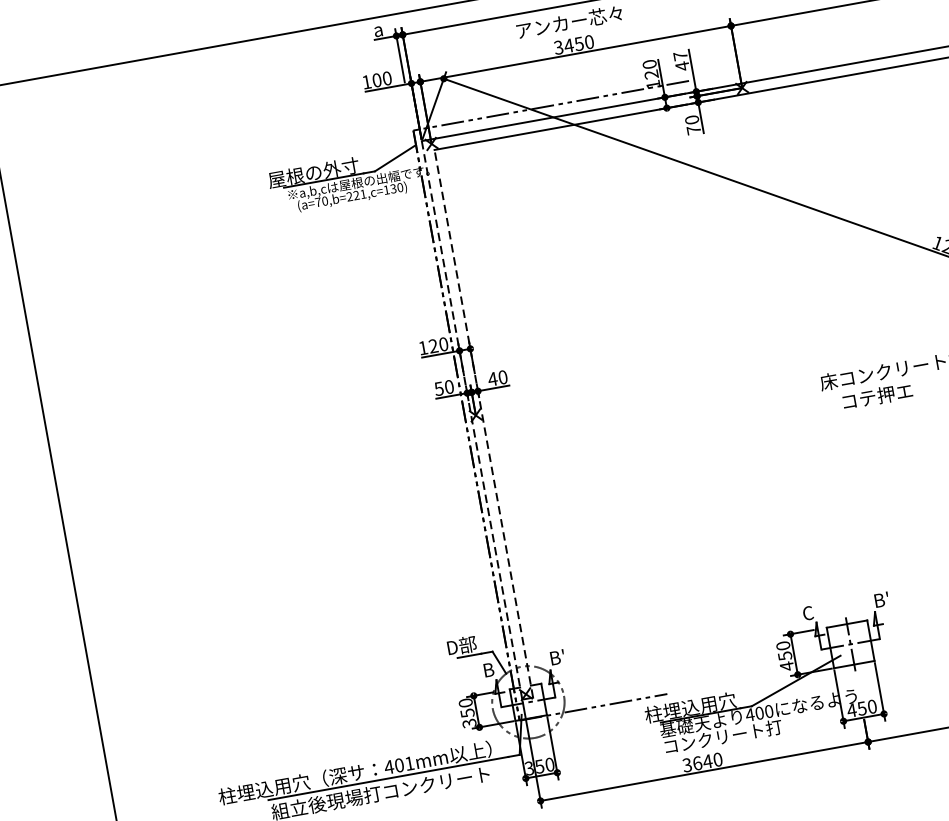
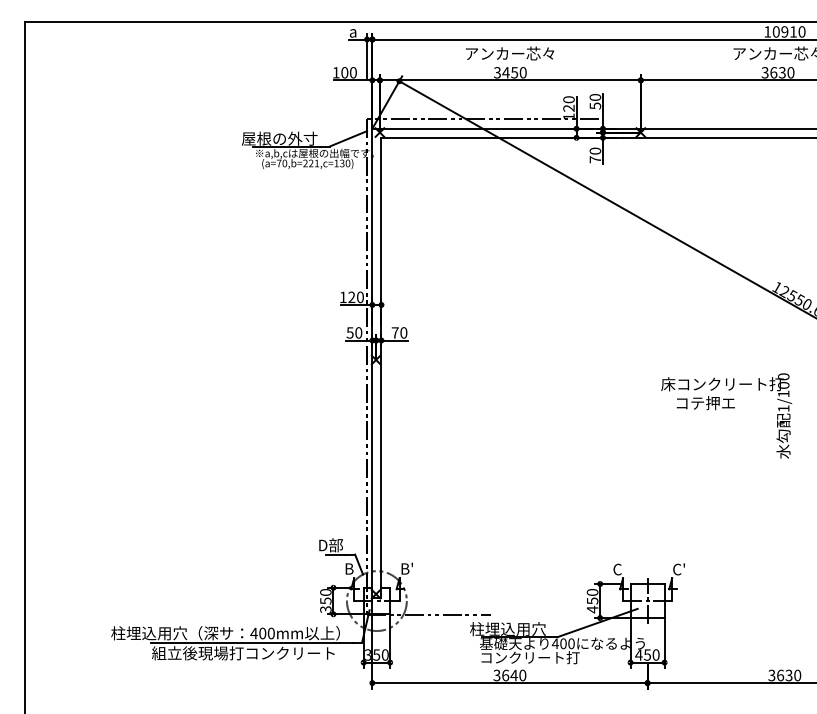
text: (681, 60) -> (595, 101), 47 -> 50
text: (491, 378) -> (394, 332), 40 -> 70
line: (472, 420) -> (372, 363), dashed -> solid
line: (483, 423) -> (381, 367), dashed -> solid
text: (881, 599) -> (679, 569), B' -> C'
text: (408, 763) -> (270, 633), 401mm -> 400mm

